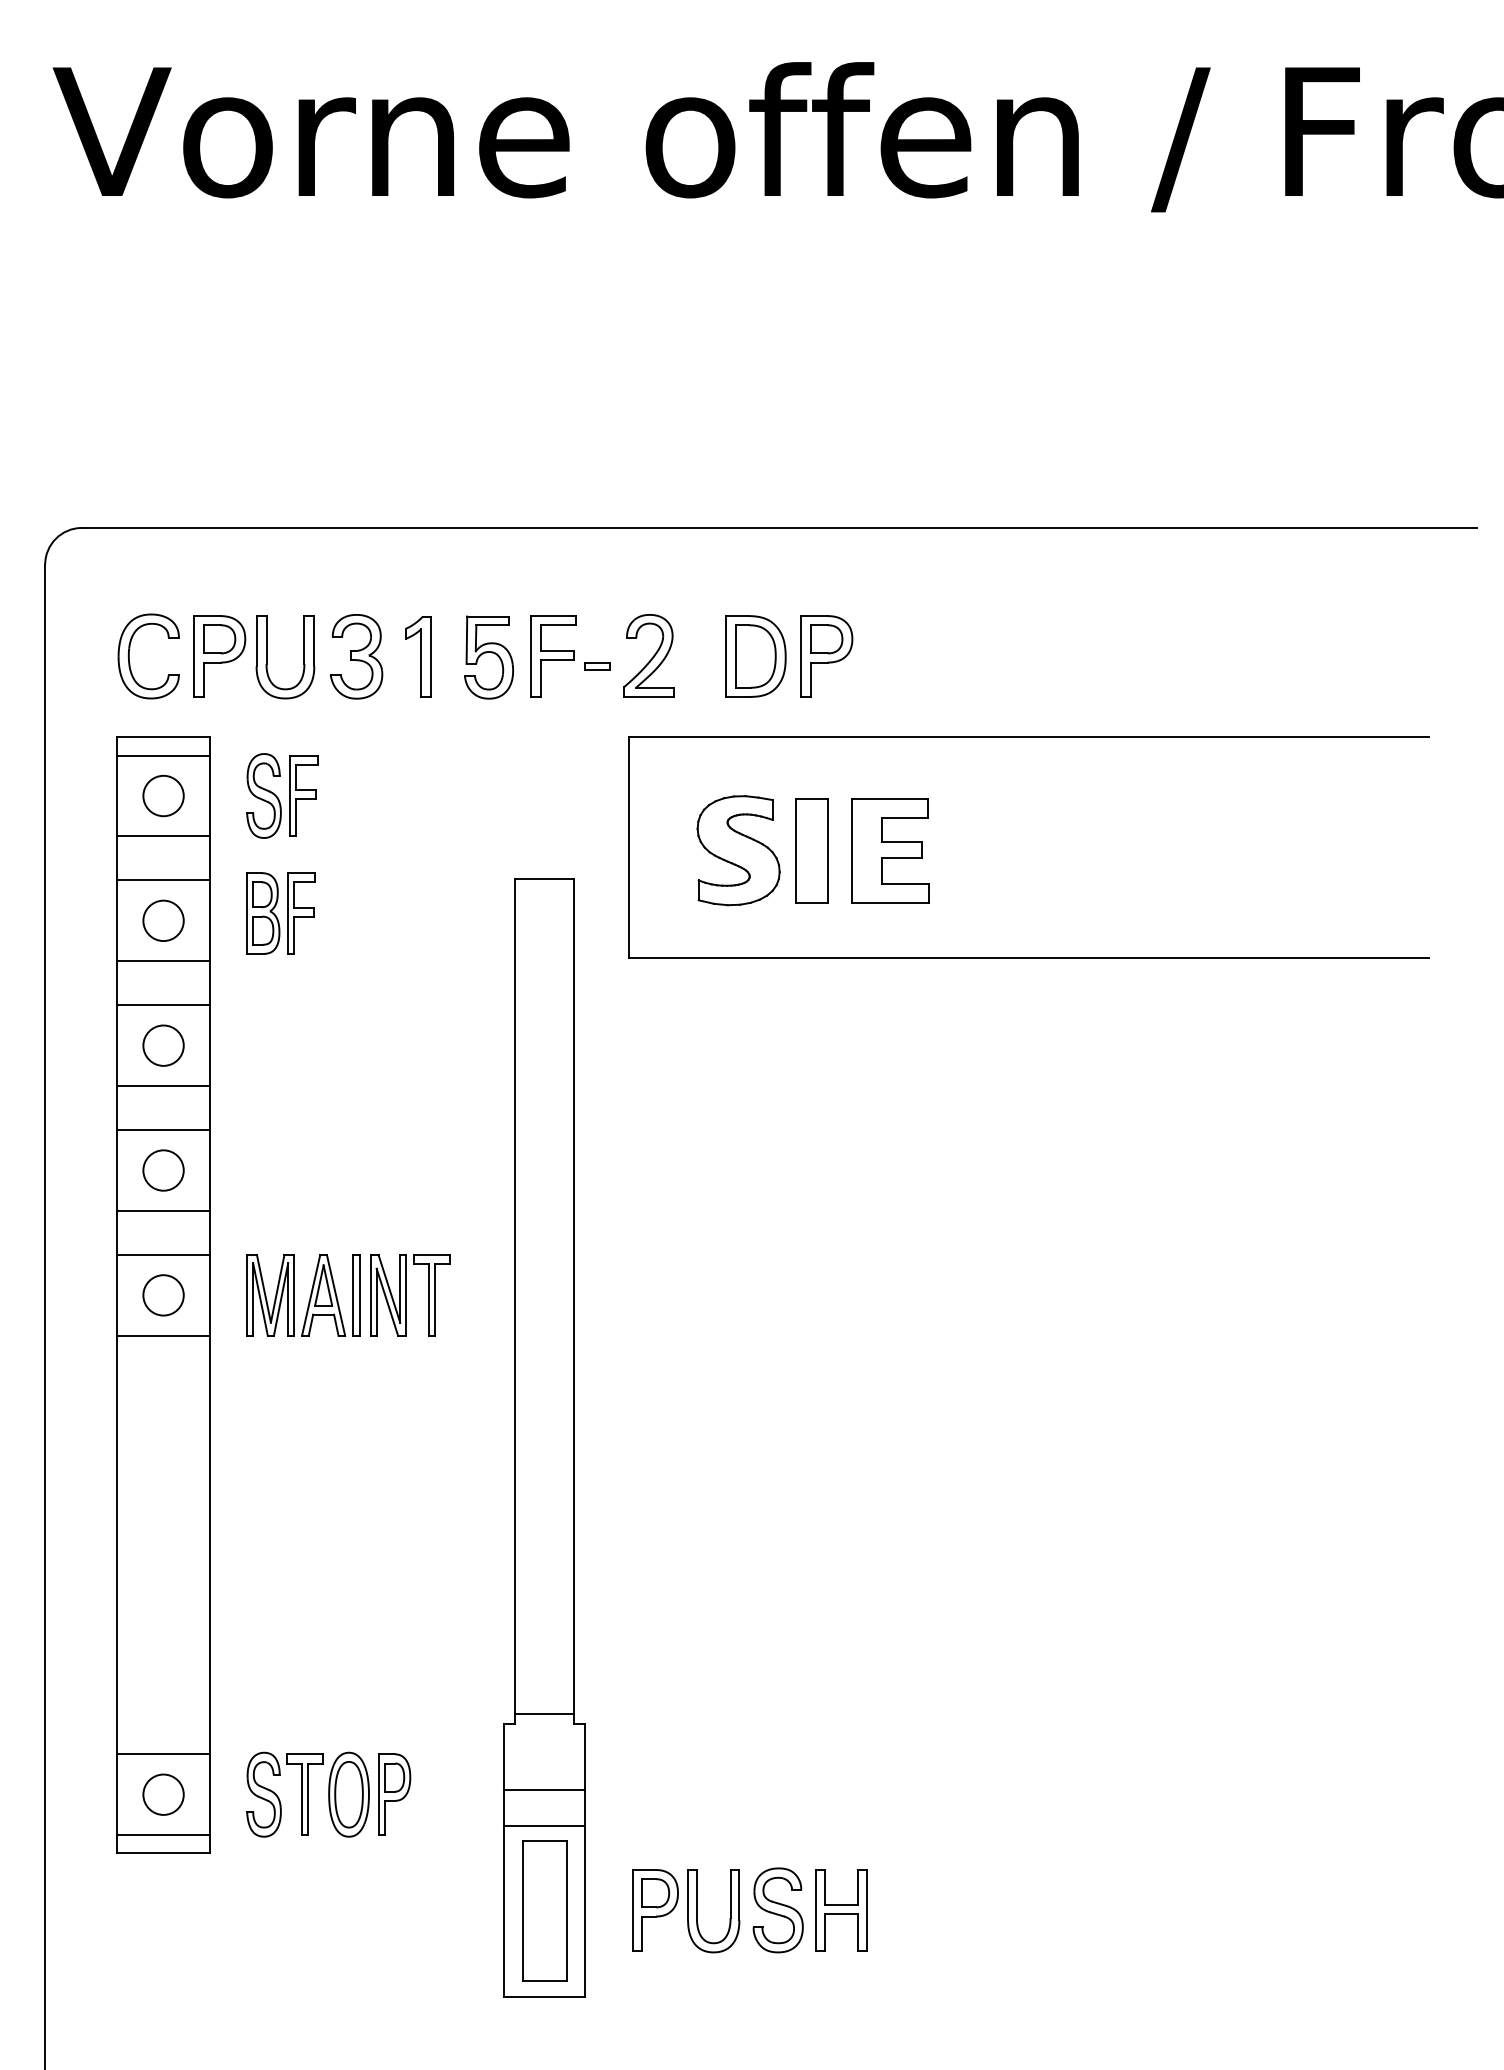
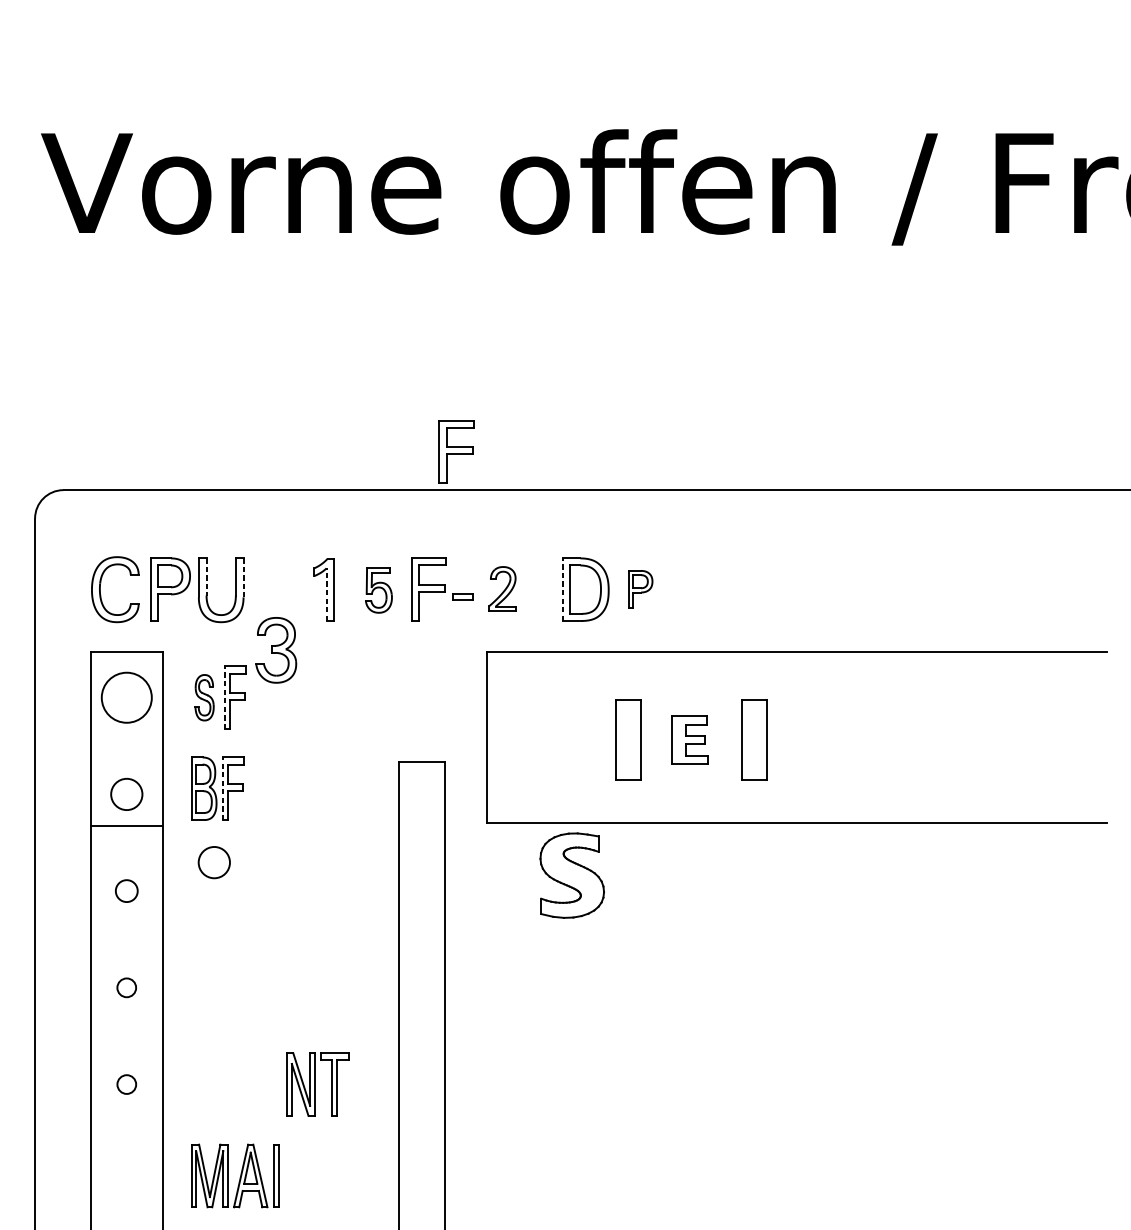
part: (589, 478) -> (456, 451), added
line: (266, 640) -> (206, 577), solid -> dashed
line: (314, 641) -> (243, 578), solid -> dashed
part: (648, 655) -> (502, 588), size x0.7
part: (356, 656) -> (276, 650), moved
line: (726, 656) -> (562, 589), solid -> dashed
part: (826, 656) -> (640, 589), size x0.6
part: (488, 657) -> (378, 590), size x0.7
line: (421, 662) -> (326, 594), solid -> dashed
line: (163, 755) -> (126, 666), removed
circle: (163, 795) -> (126, 697), size x1.6
part: (263, 795) -> (204, 697), size x0.7
line: (290, 795) -> (225, 697), solid -> dashed
line: (163, 836) -> (126, 729), removed
part: (738, 850) -> (572, 875), moved
part: (890, 850) -> (689, 739), size x0.6
part: (973, 850) -> (754, 739), added
line: (163, 880) -> (126, 763), removed
line: (287, 913) -> (222, 788), solid -> dashed
line: (163, 1005) -> (126, 860), removed
circle: (276, 1008) -> (214, 862), added
circle: (163, 1045) -> (126, 891), size x0.7
line: (163, 1086) -> (126, 922), removed
line: (163, 1130) -> (126, 956), removed
circle: (163, 1170) -> (126, 987), size x0.6
line: (163, 1210) -> (126, 1018), removed
line: (163, 1255) -> (126, 1053), removed
circle: (163, 1295) -> (126, 1084), size x0.6
part: (309, 1297) -> (239, 1177), moved
line: (163, 1335) -> (126, 1115), removed

